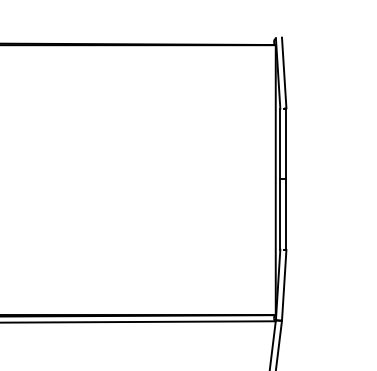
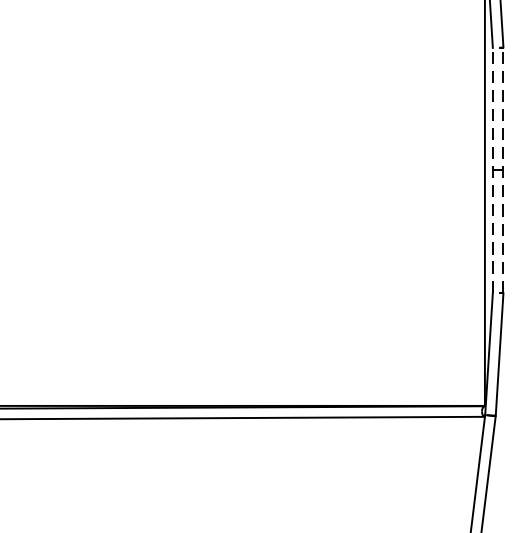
line: (280, 179) -> (493, 170), solid -> dashed
line: (286, 179) -> (503, 170), solid -> dashed

